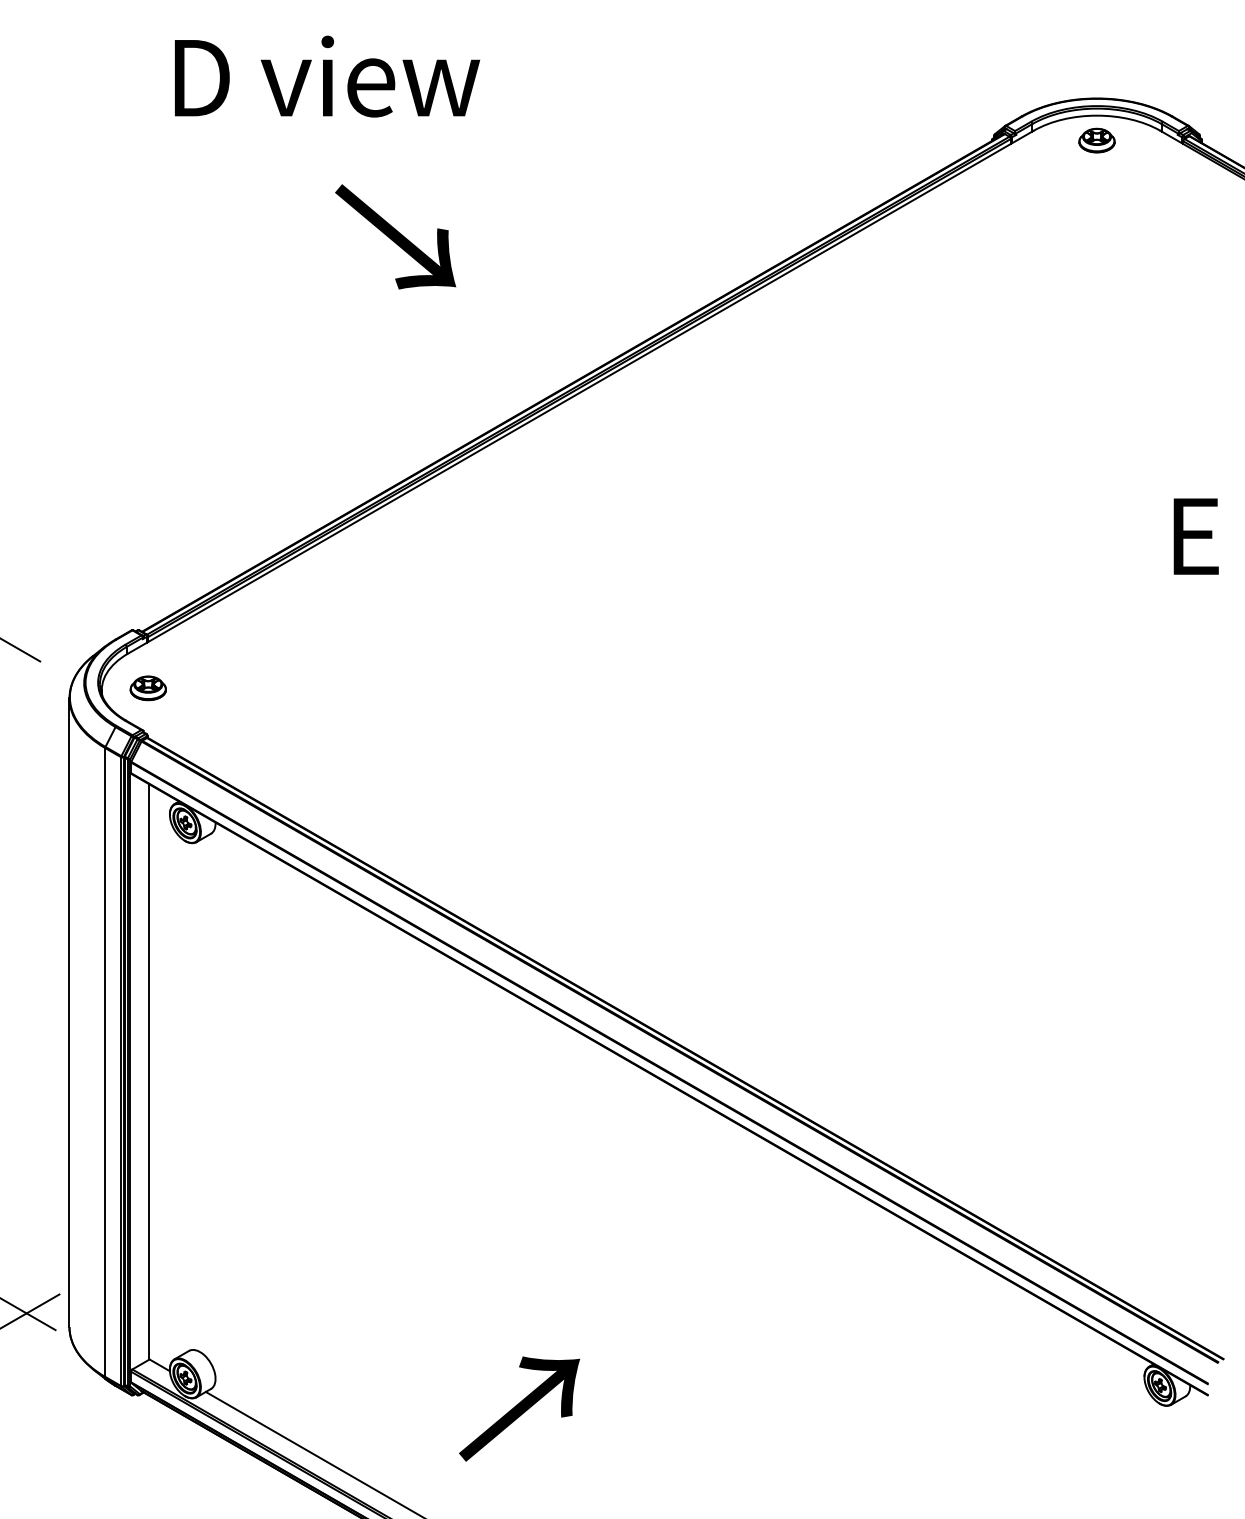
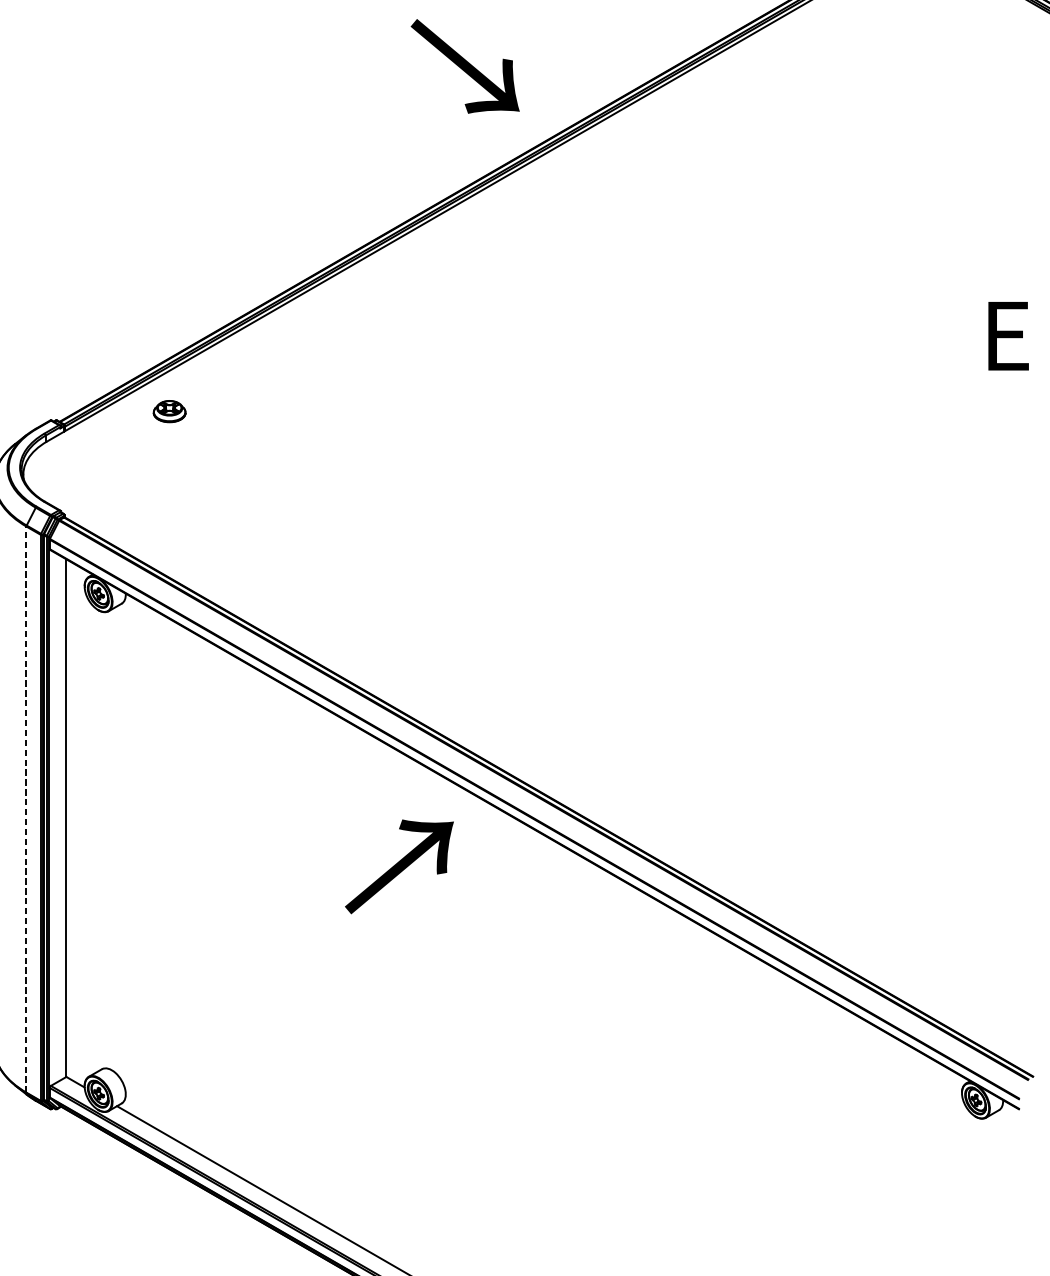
text: (395, 236) -> (465, 66), moved
part: (147, 688) -> (168, 411), moved
line: (105, 1061) -> (26, 808), solid -> dashed
text: (519, 1408) -> (399, 866), moved

